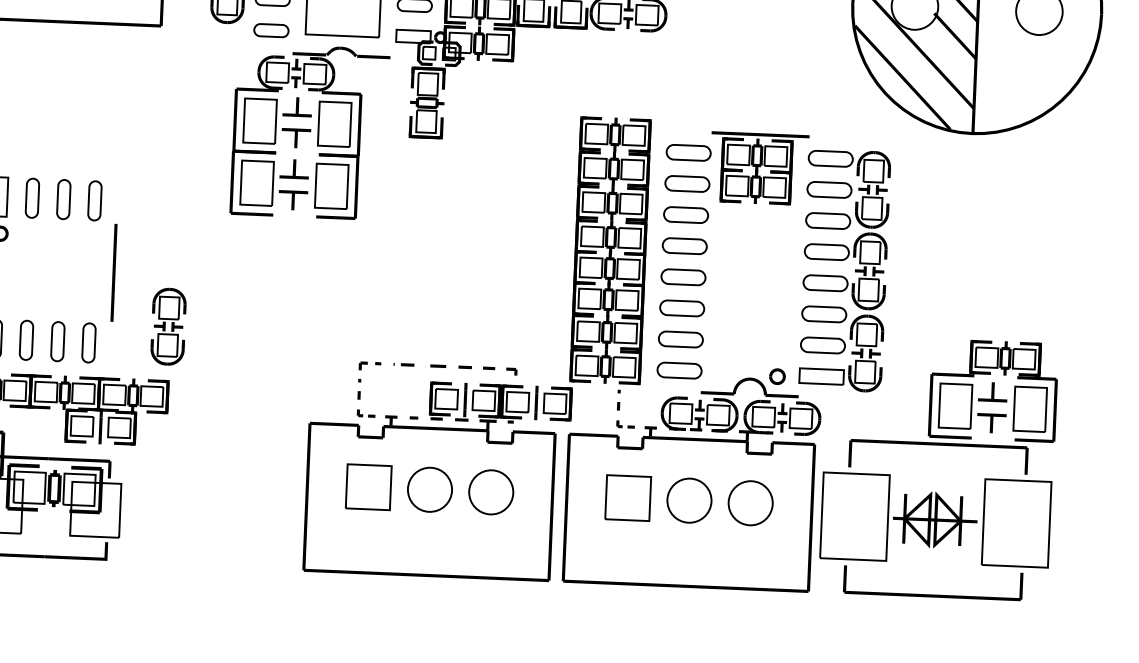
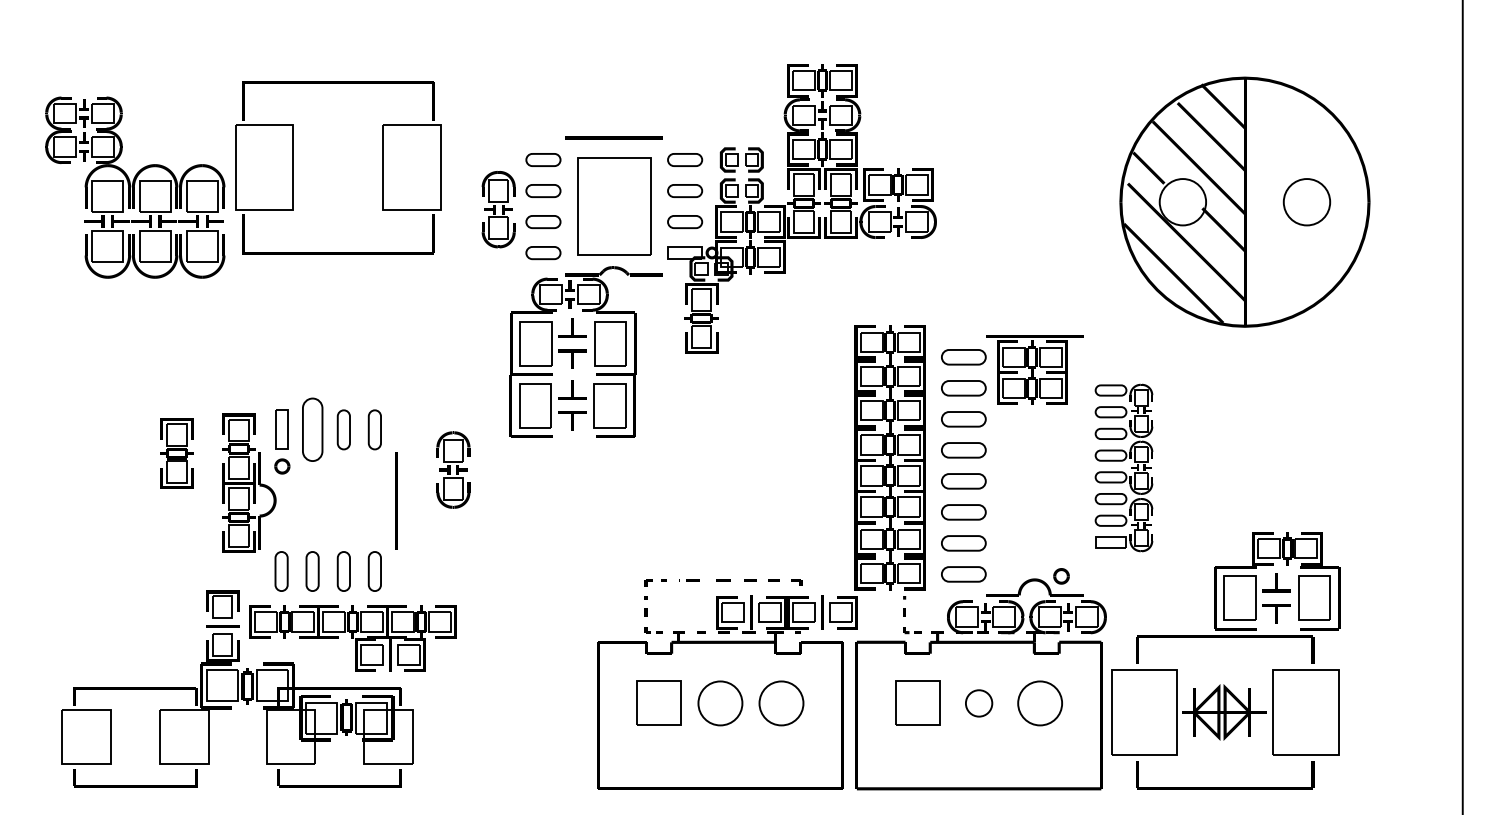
part: (32, 197) -> (312, 429), size x1.6
part: (844, 270) -> (1123, 467), size x0.7
part: (168, 326) -> (453, 469), moved
circle: (689, 500) -> (979, 703), size x0.6

